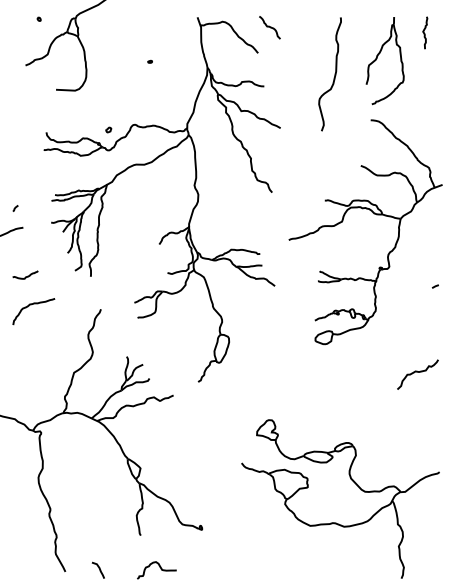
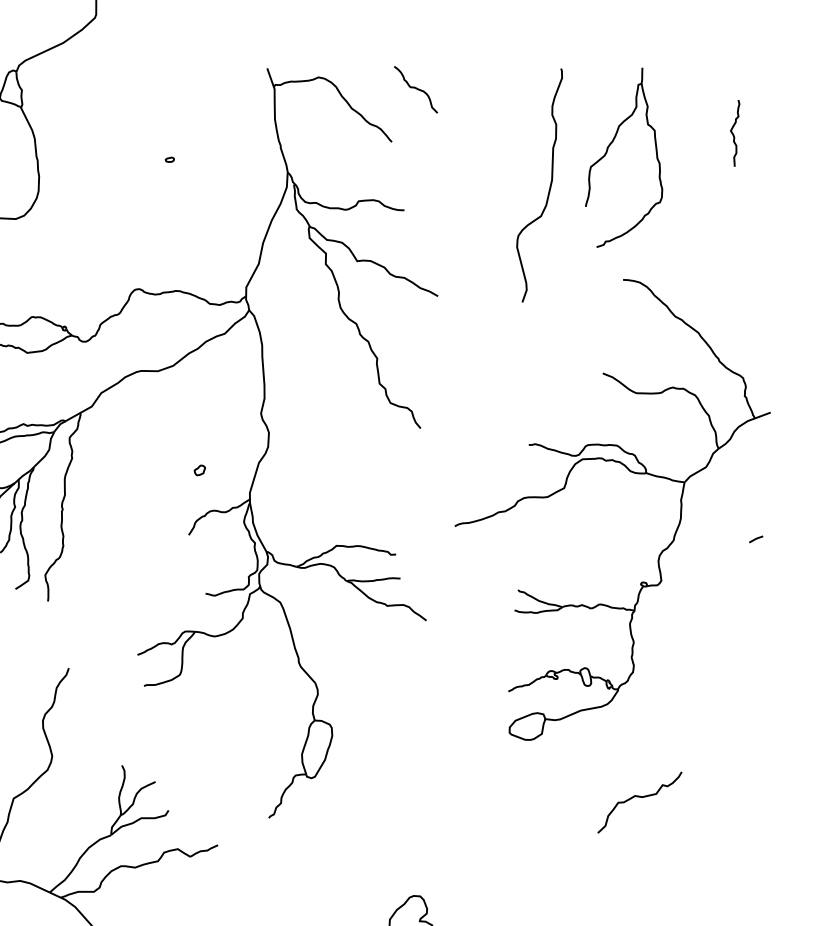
curve: (424, 32) -> (733, 132), moved
part: (377, 58) -> (608, 152), moved
part: (108, 129) -> (199, 469), moved
line: (434, 286) -> (754, 539), moved
curve: (417, 372) -> (639, 798), moved

